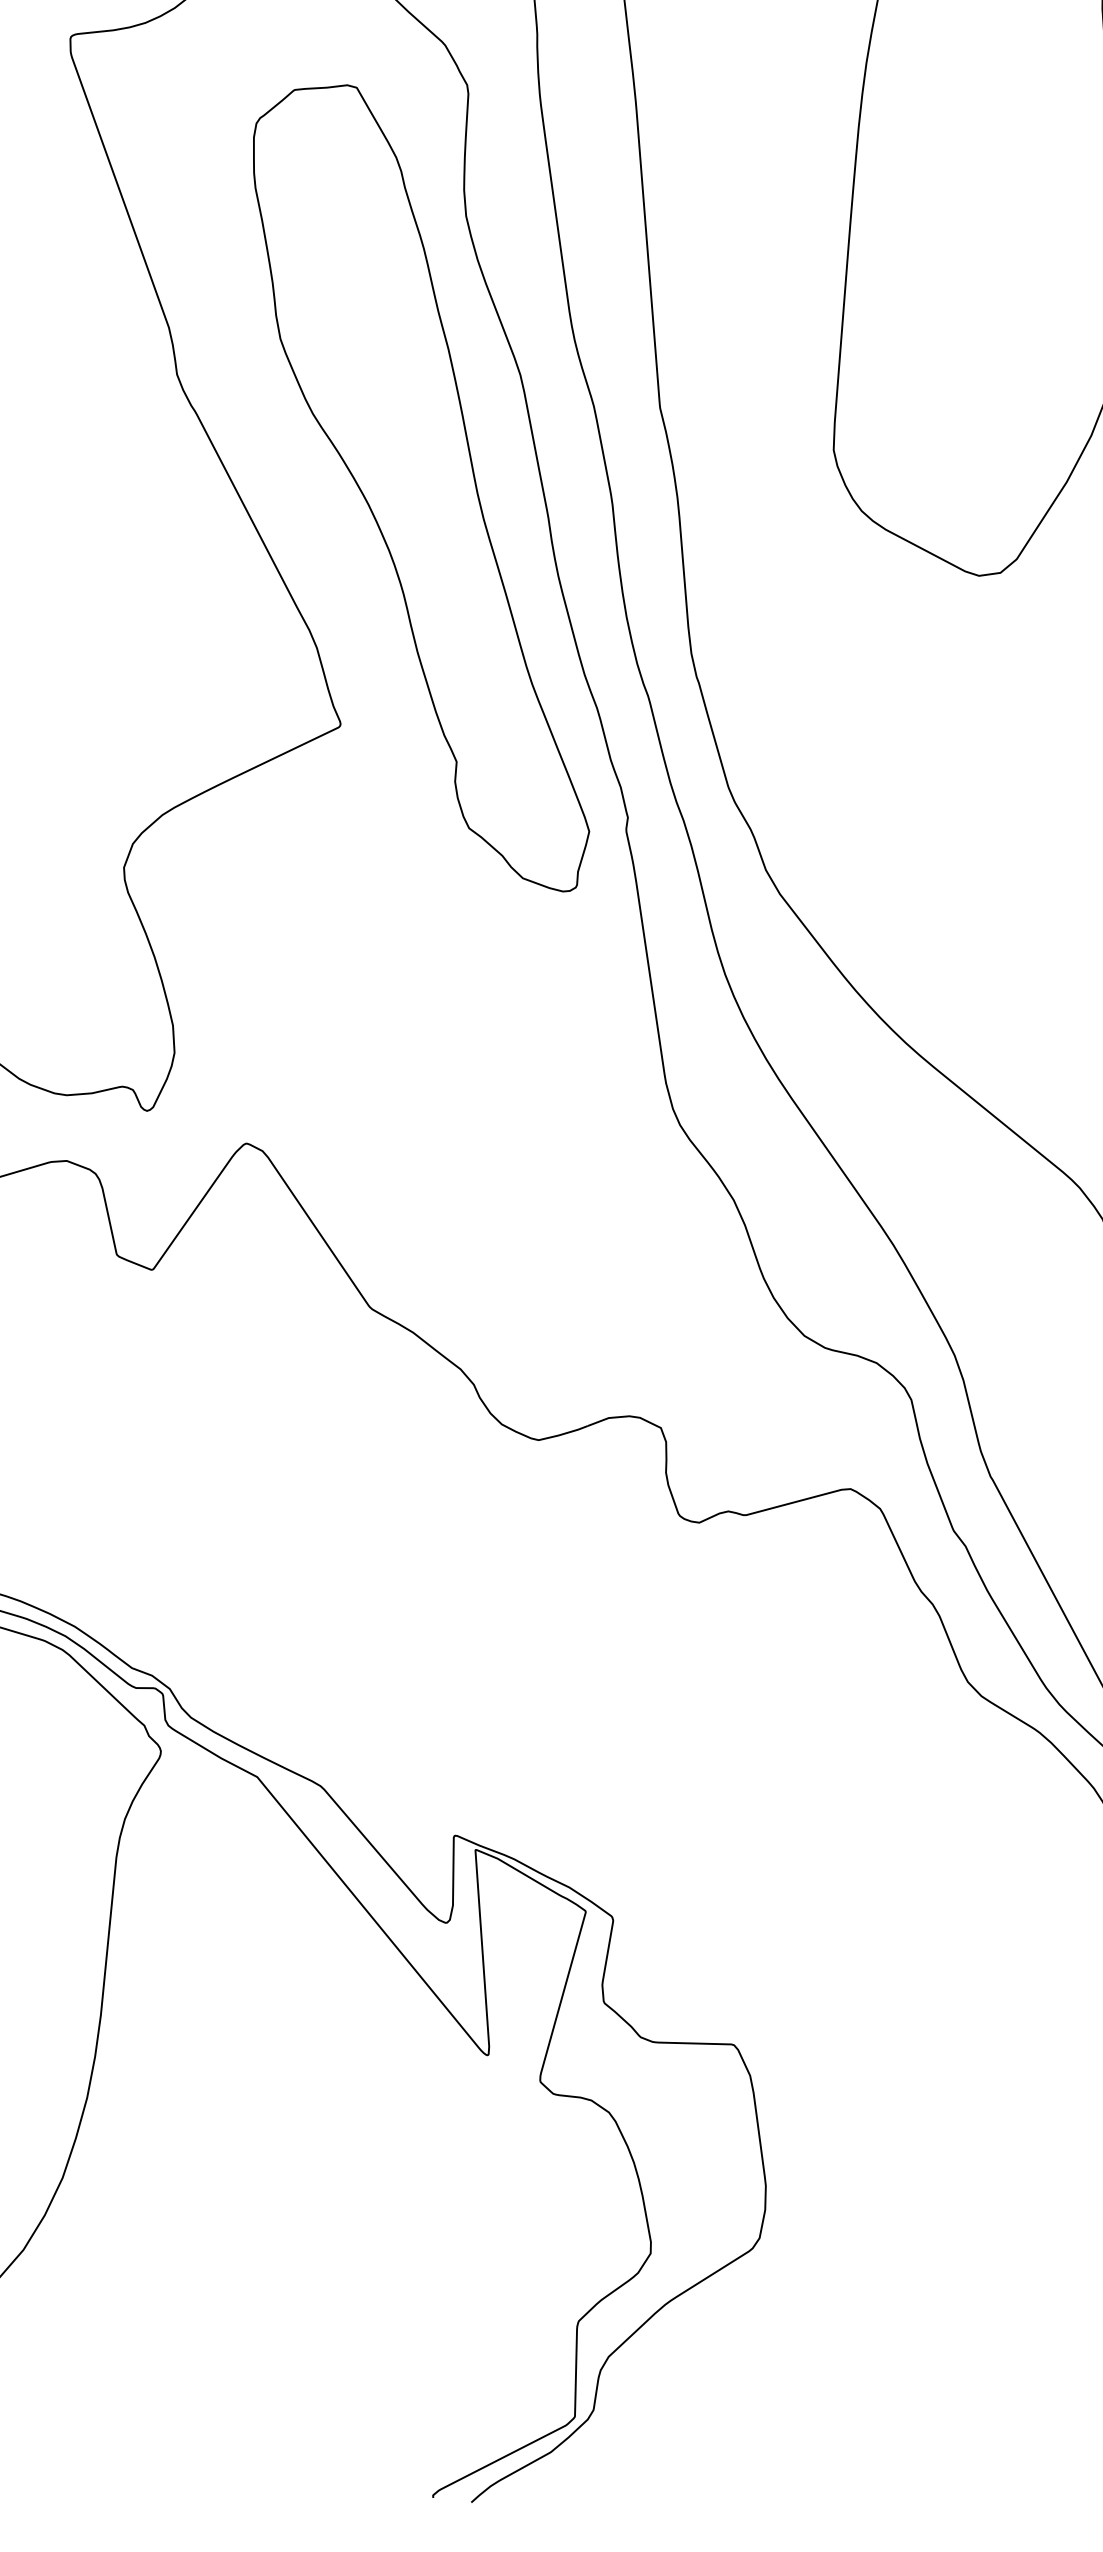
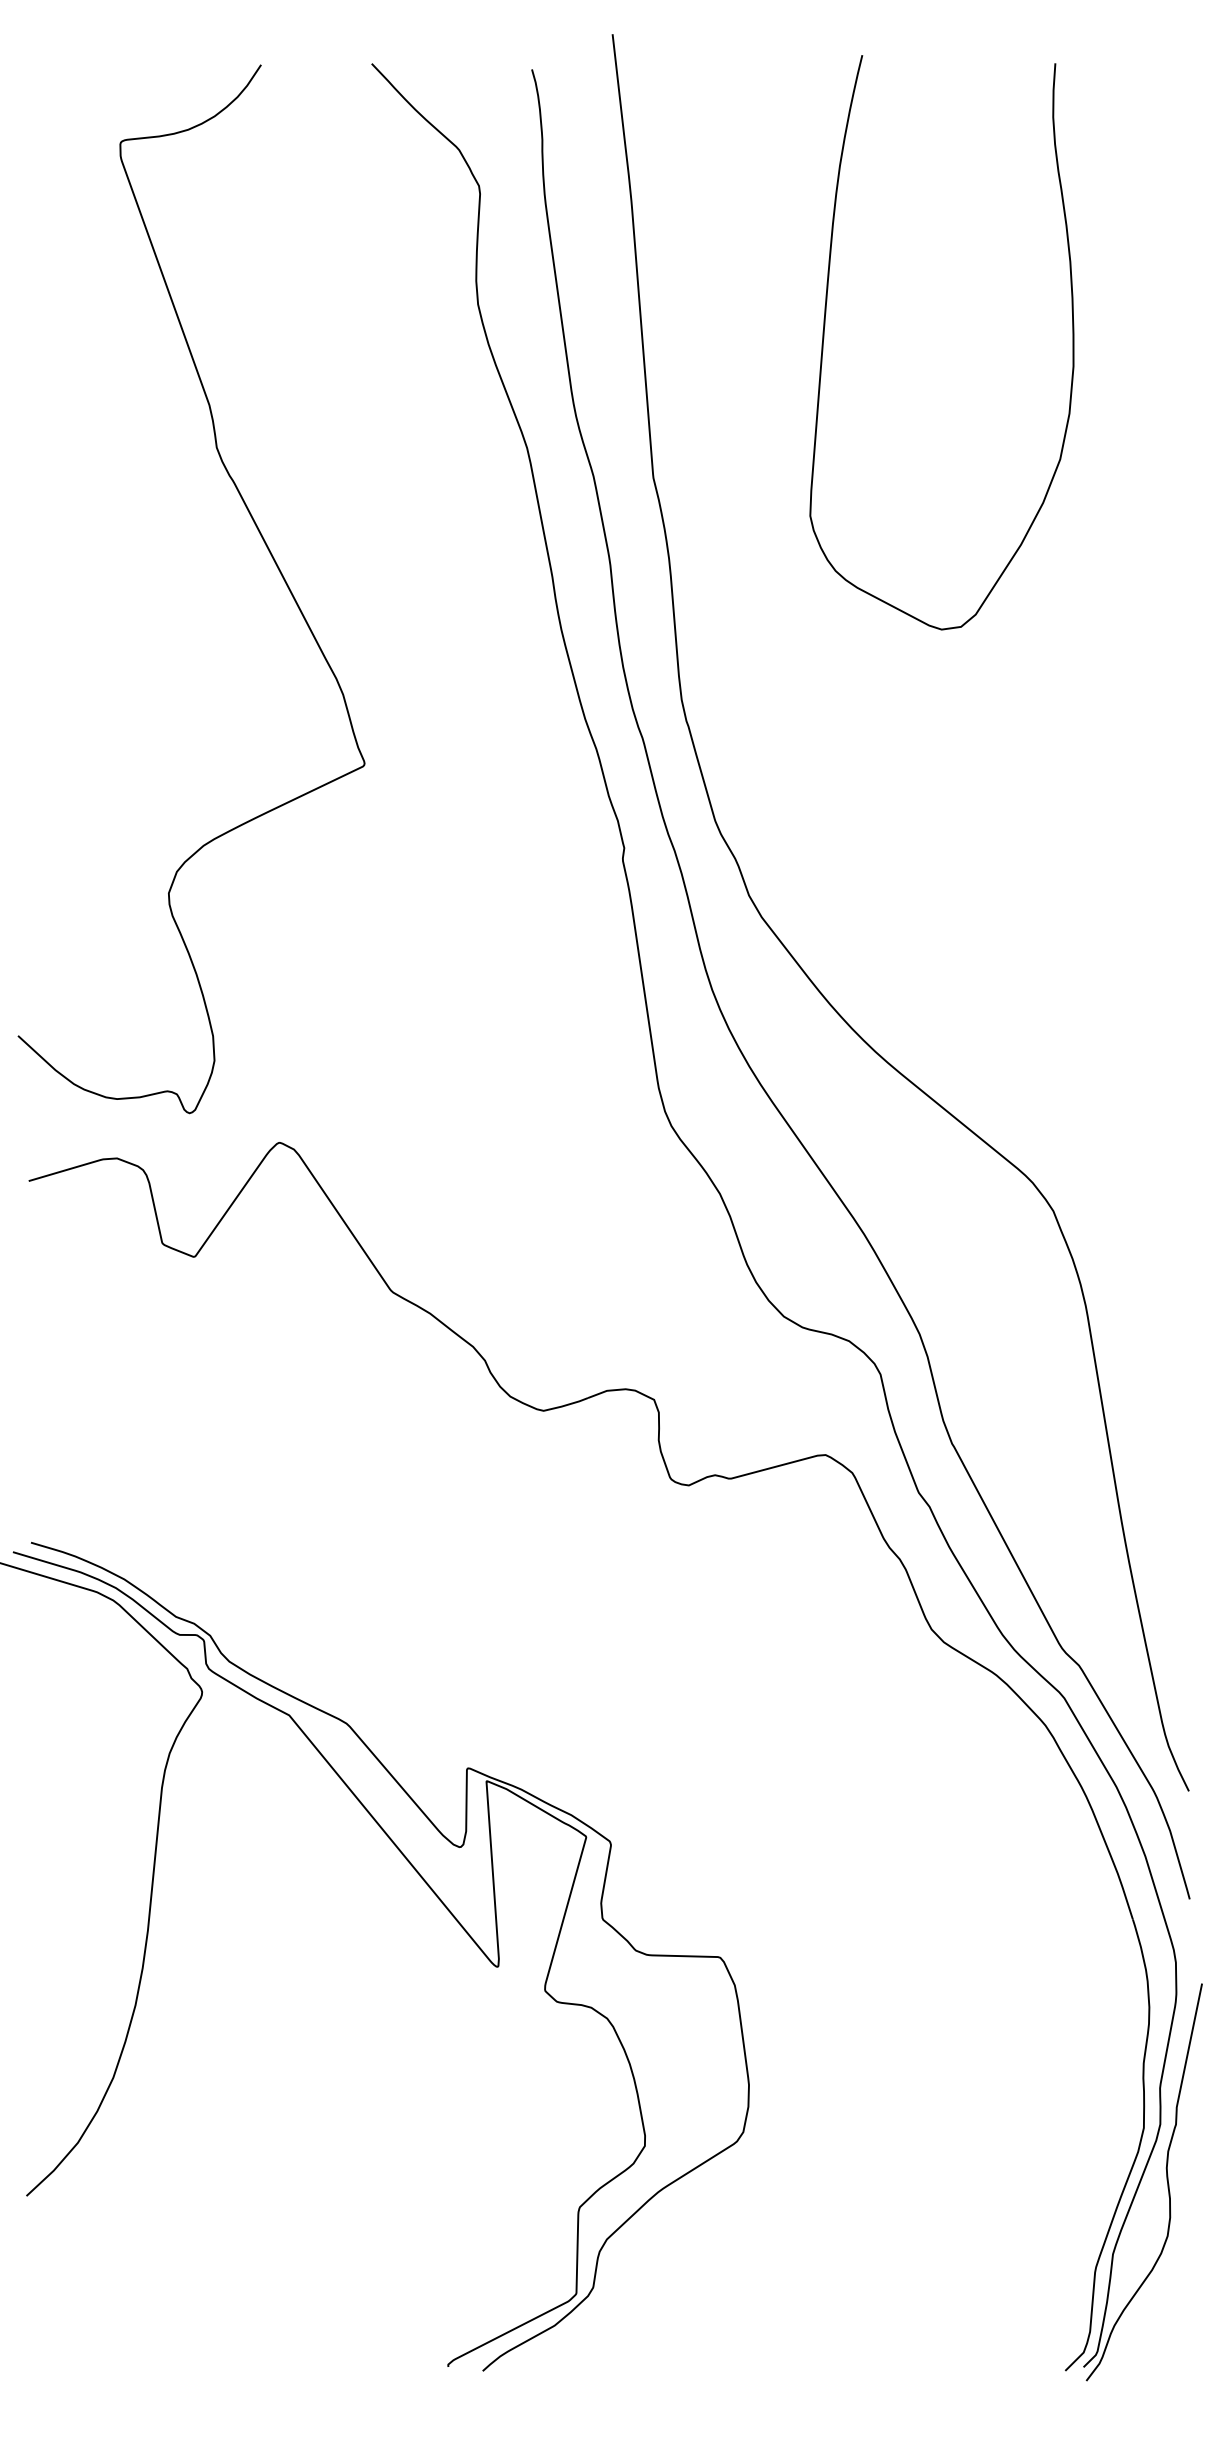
part: (421, 488) -> (437, 550), removed

